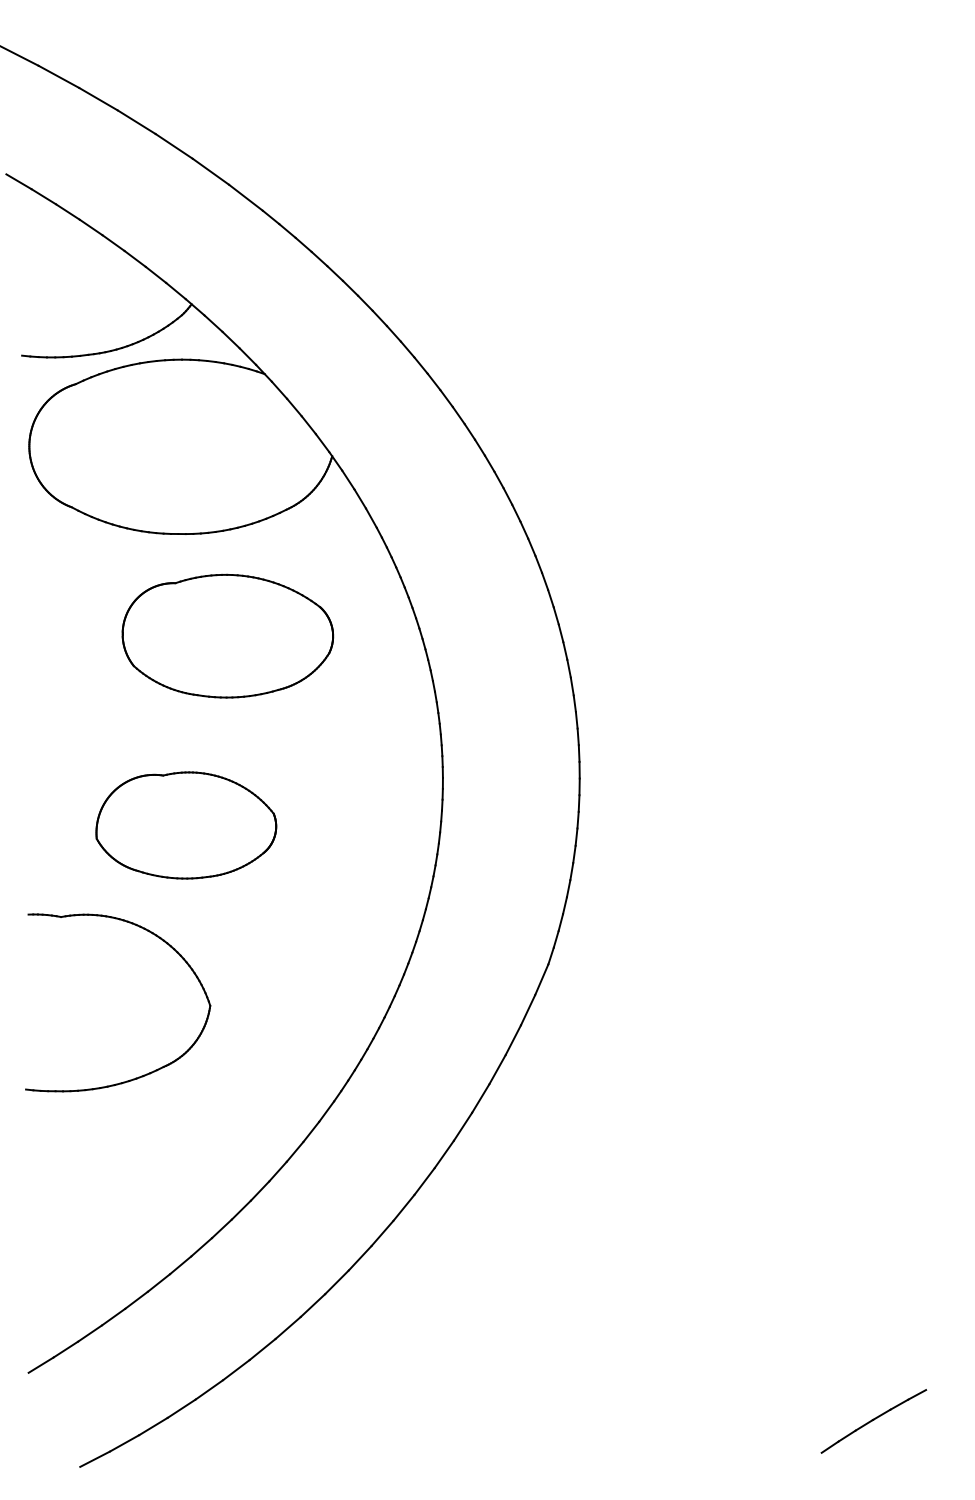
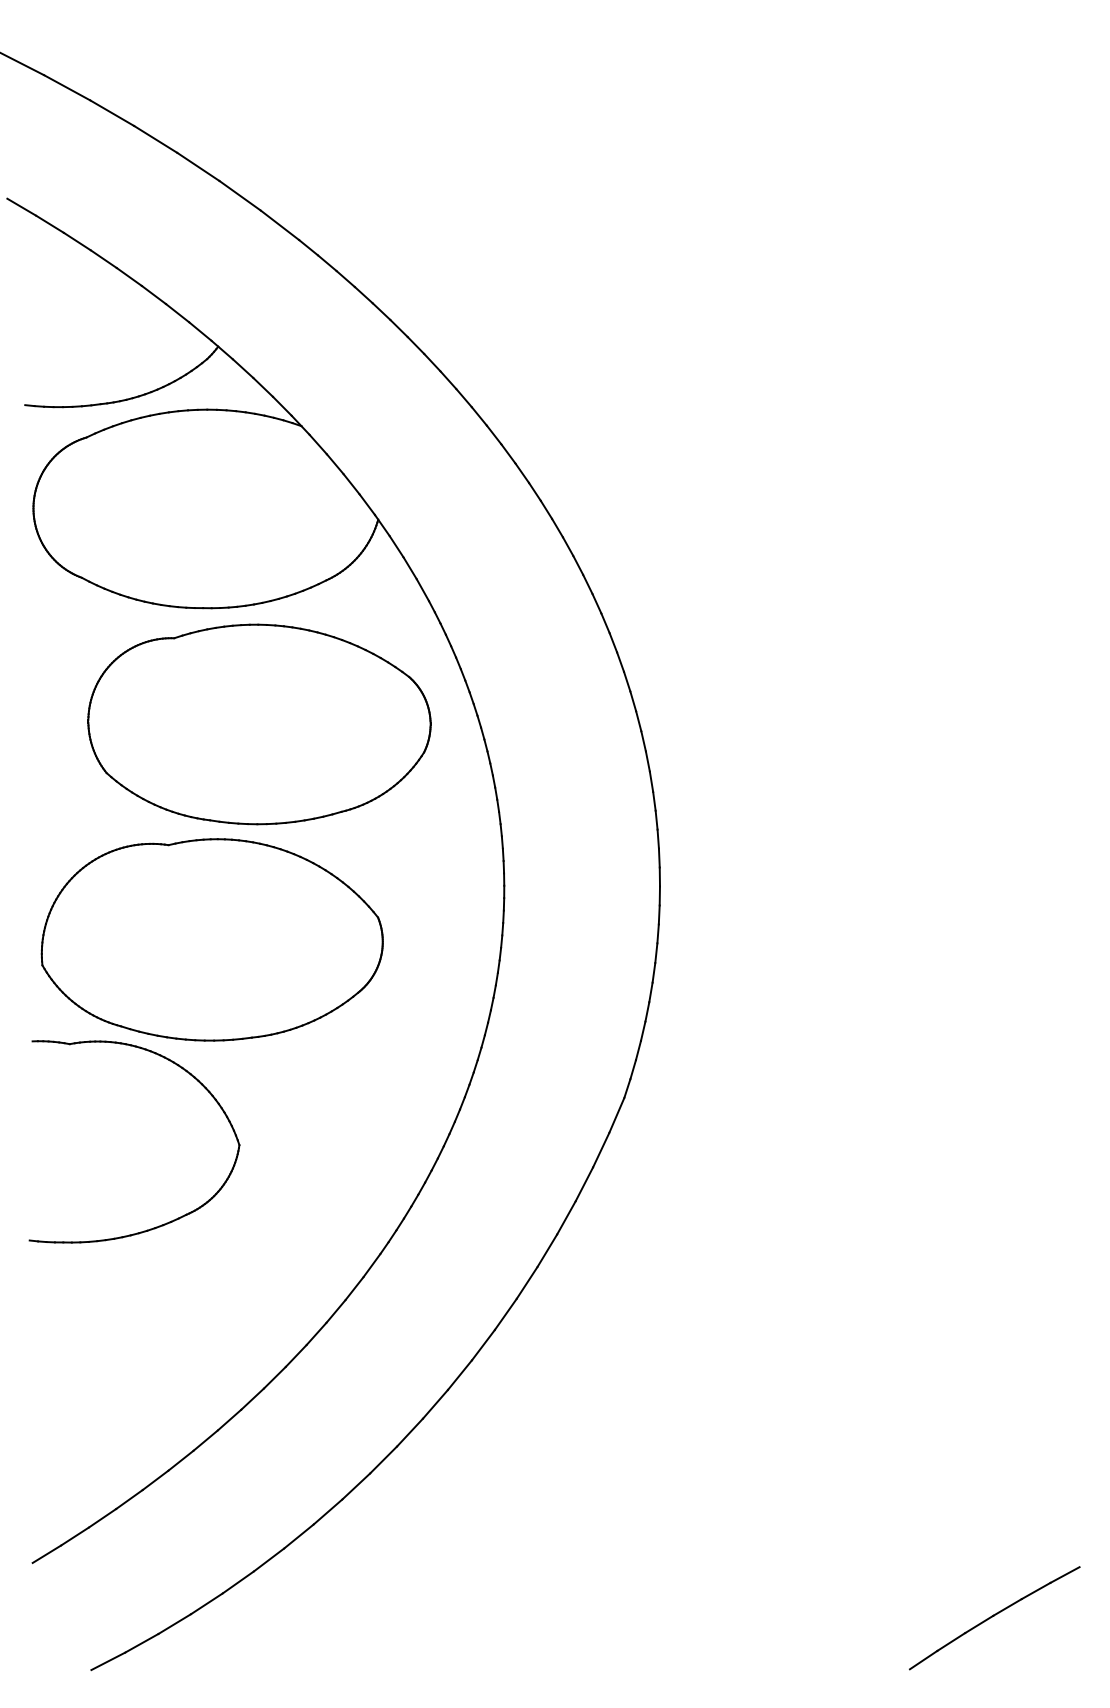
part: (227, 636) -> (259, 724), size x1.43
part: (185, 825) -> (211, 939), size x1.67
part: (873, 1421) -> (994, 1618), size x1.43

